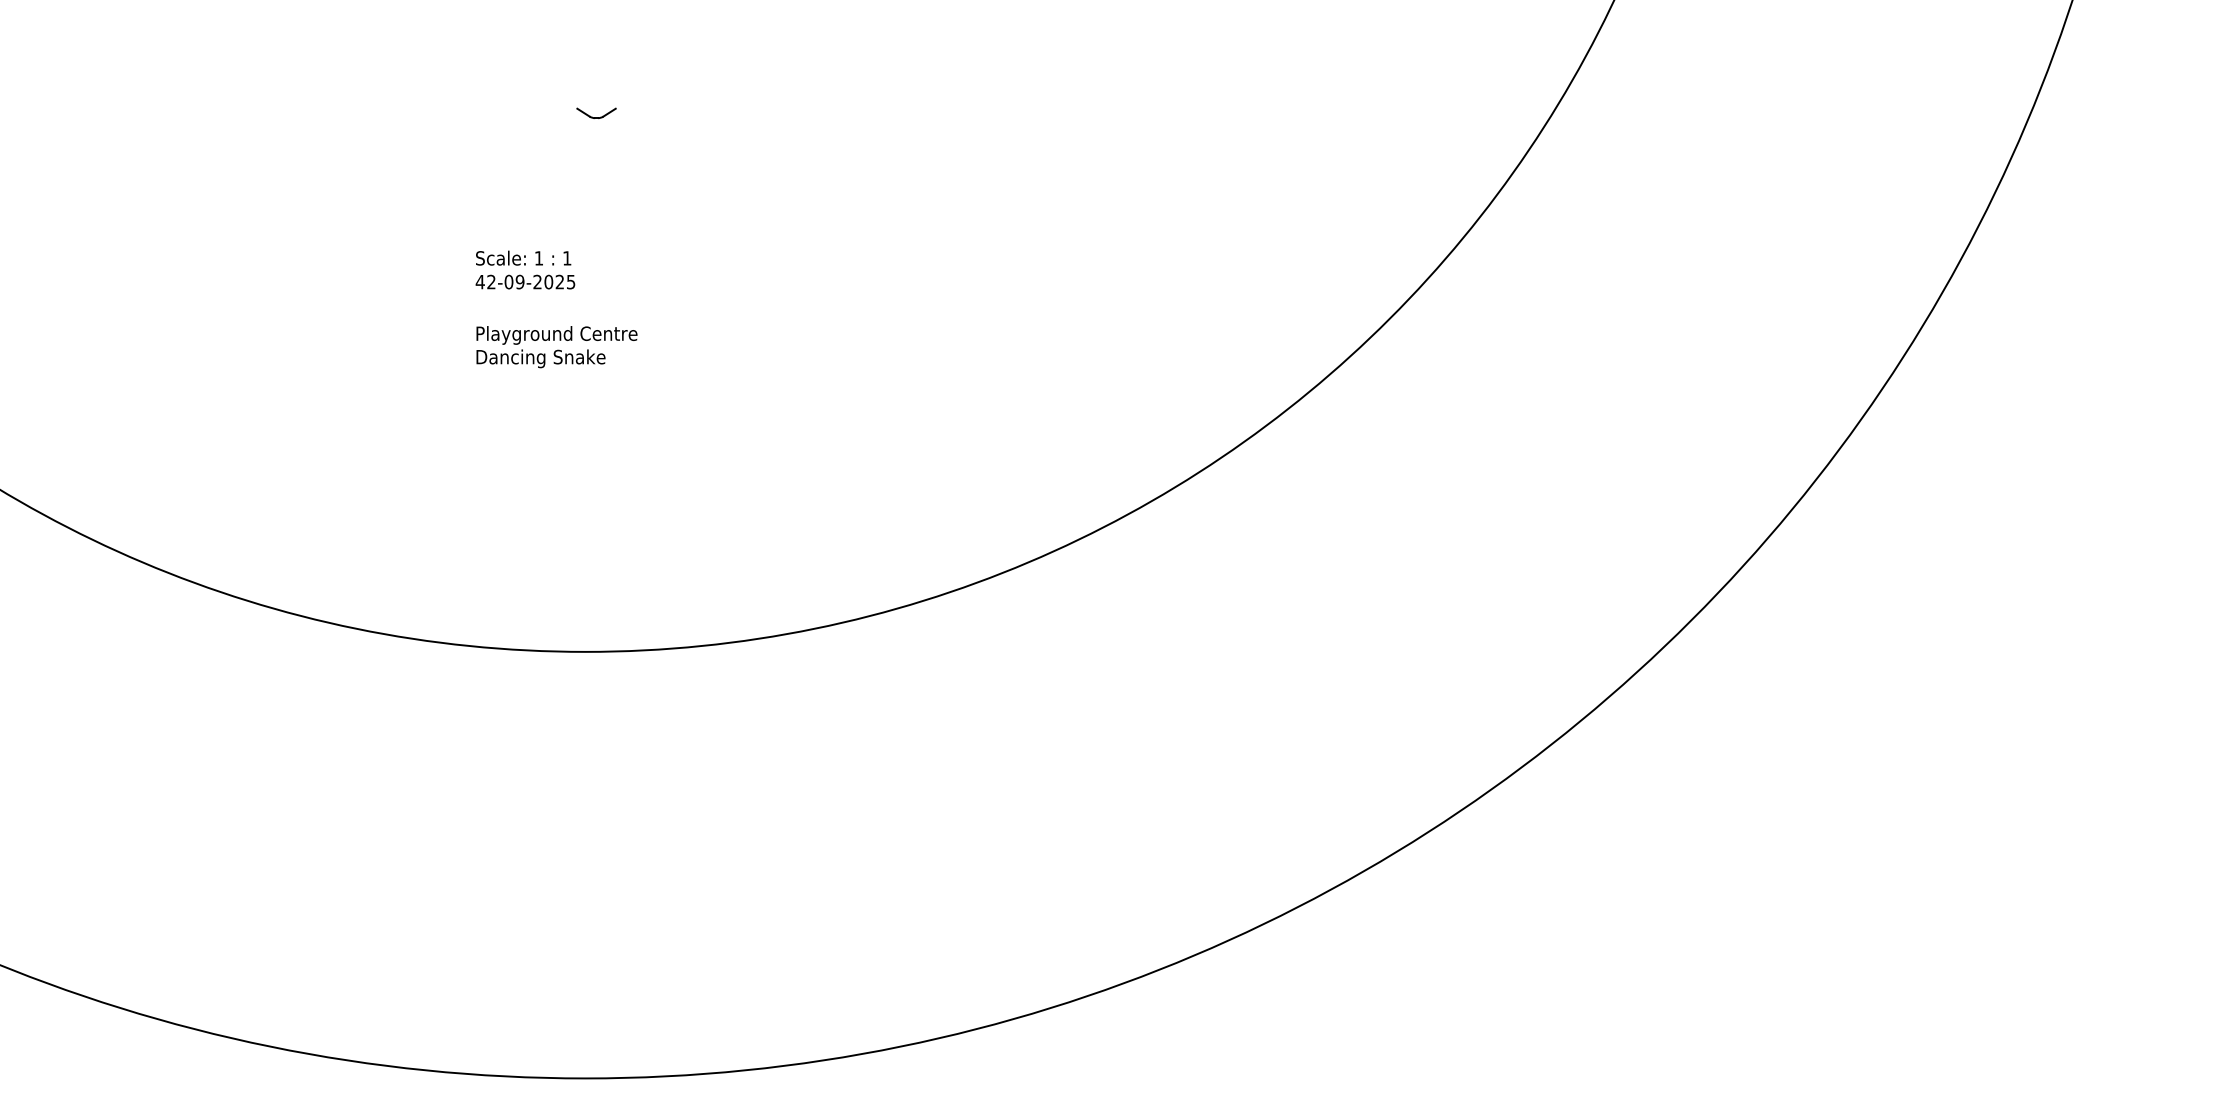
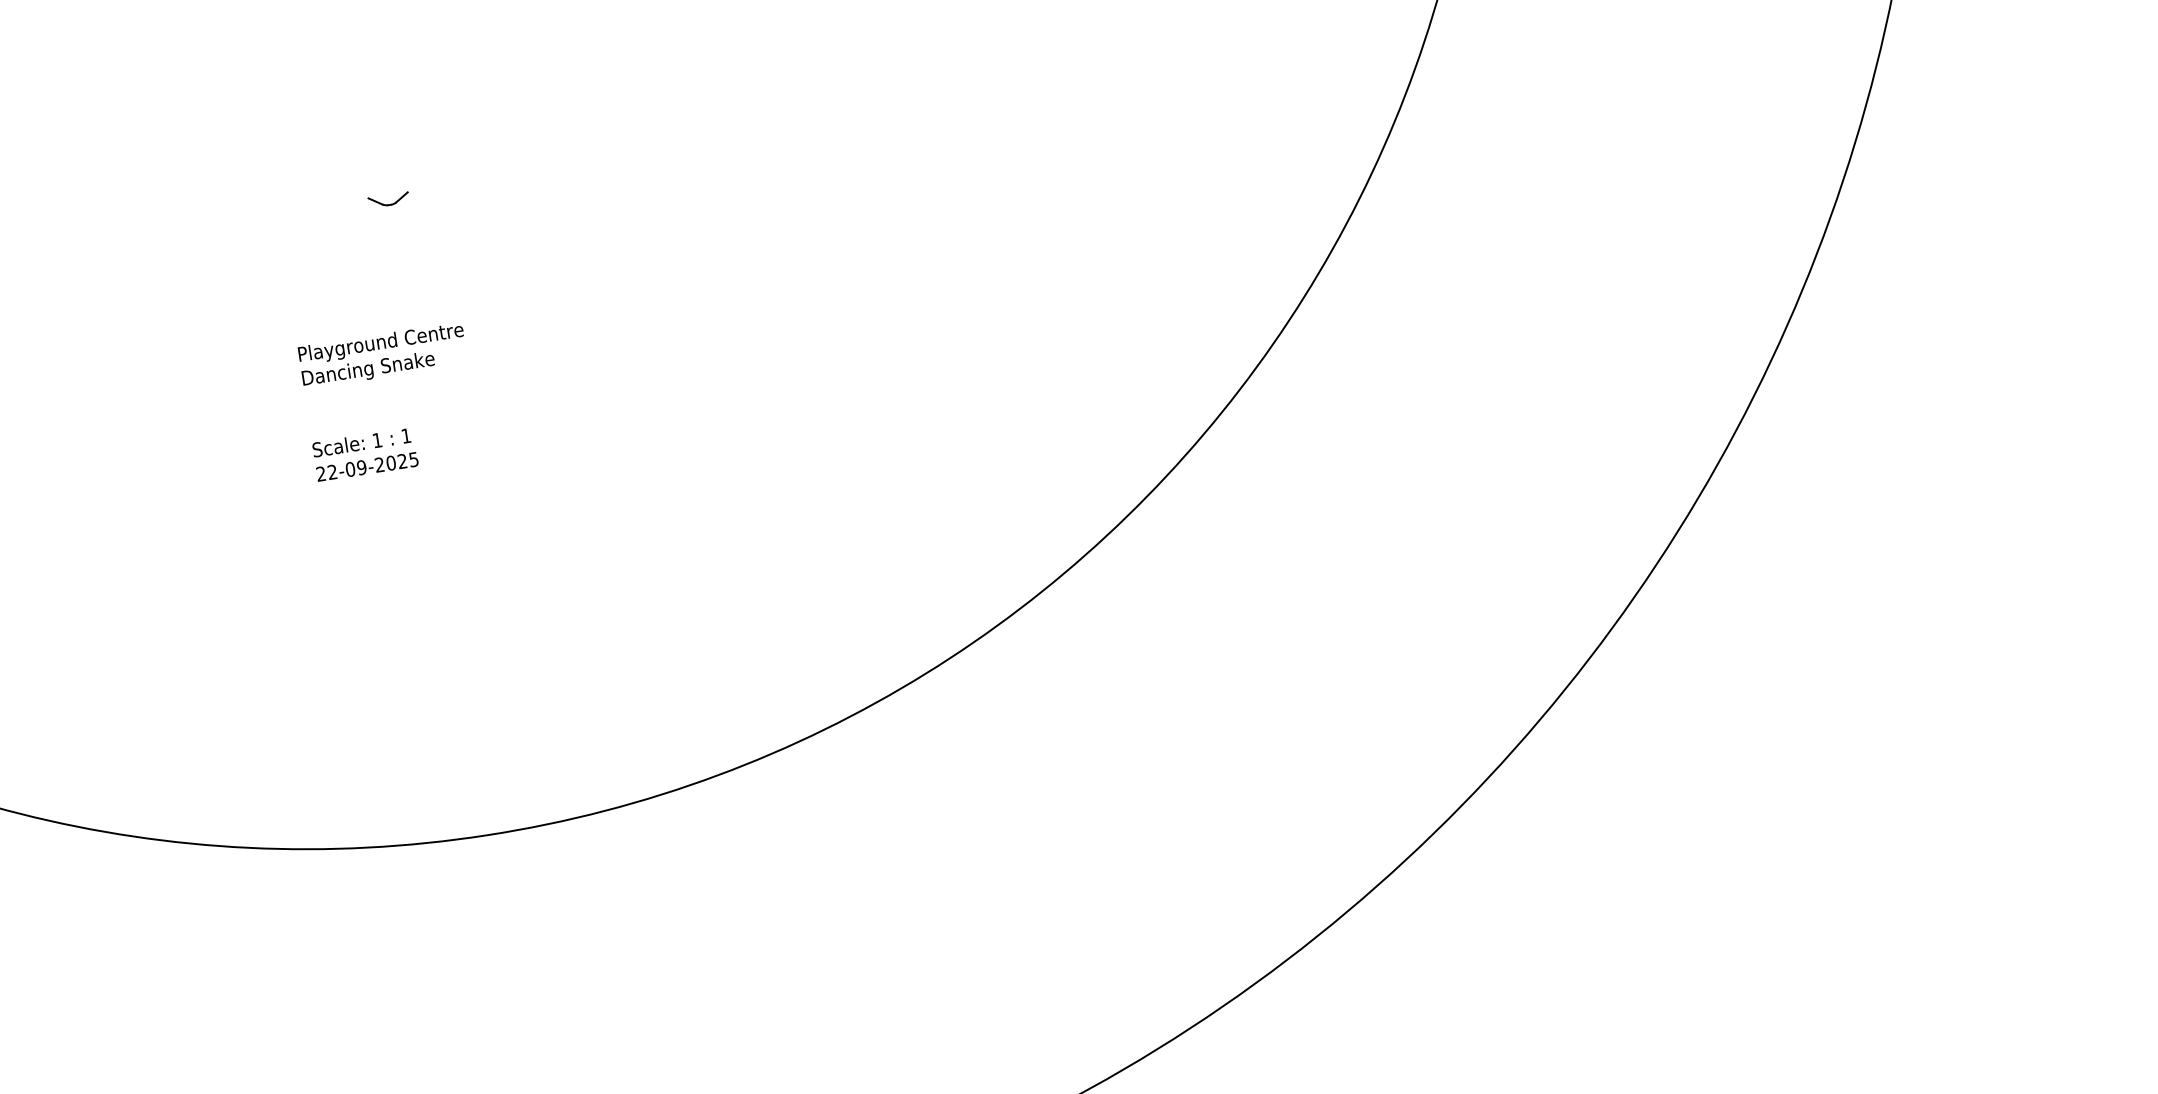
part: (596, 112) -> (388, 199), moved
text: (479, 281) -> (320, 473), 42-09-2025 -> 22-09-2025
text: (556, 347) -> (382, 356), moved

